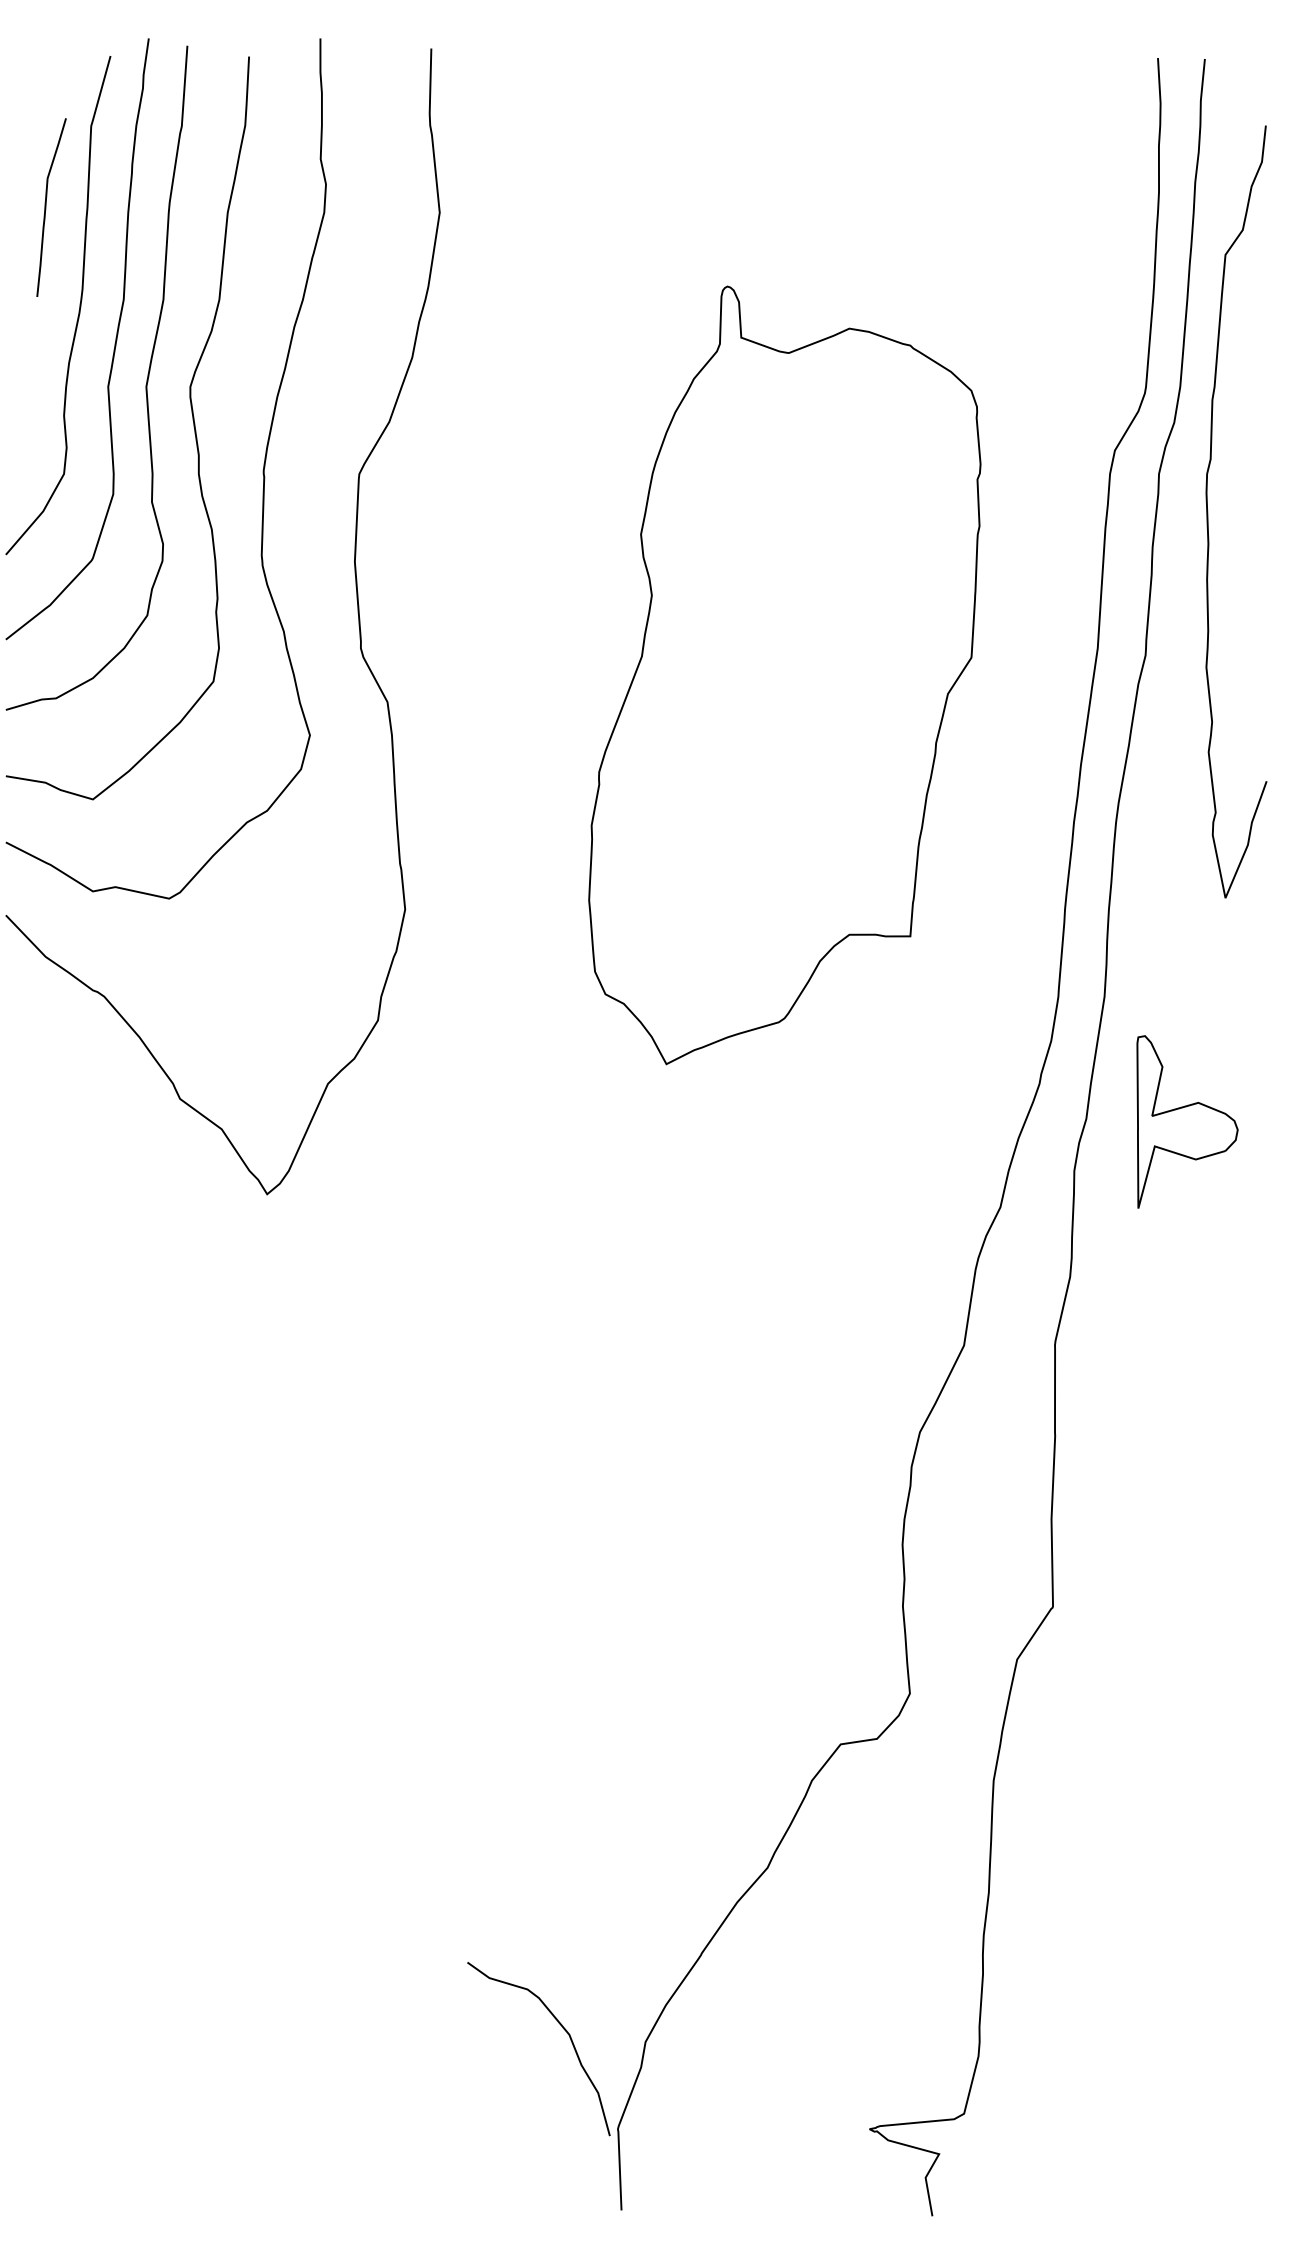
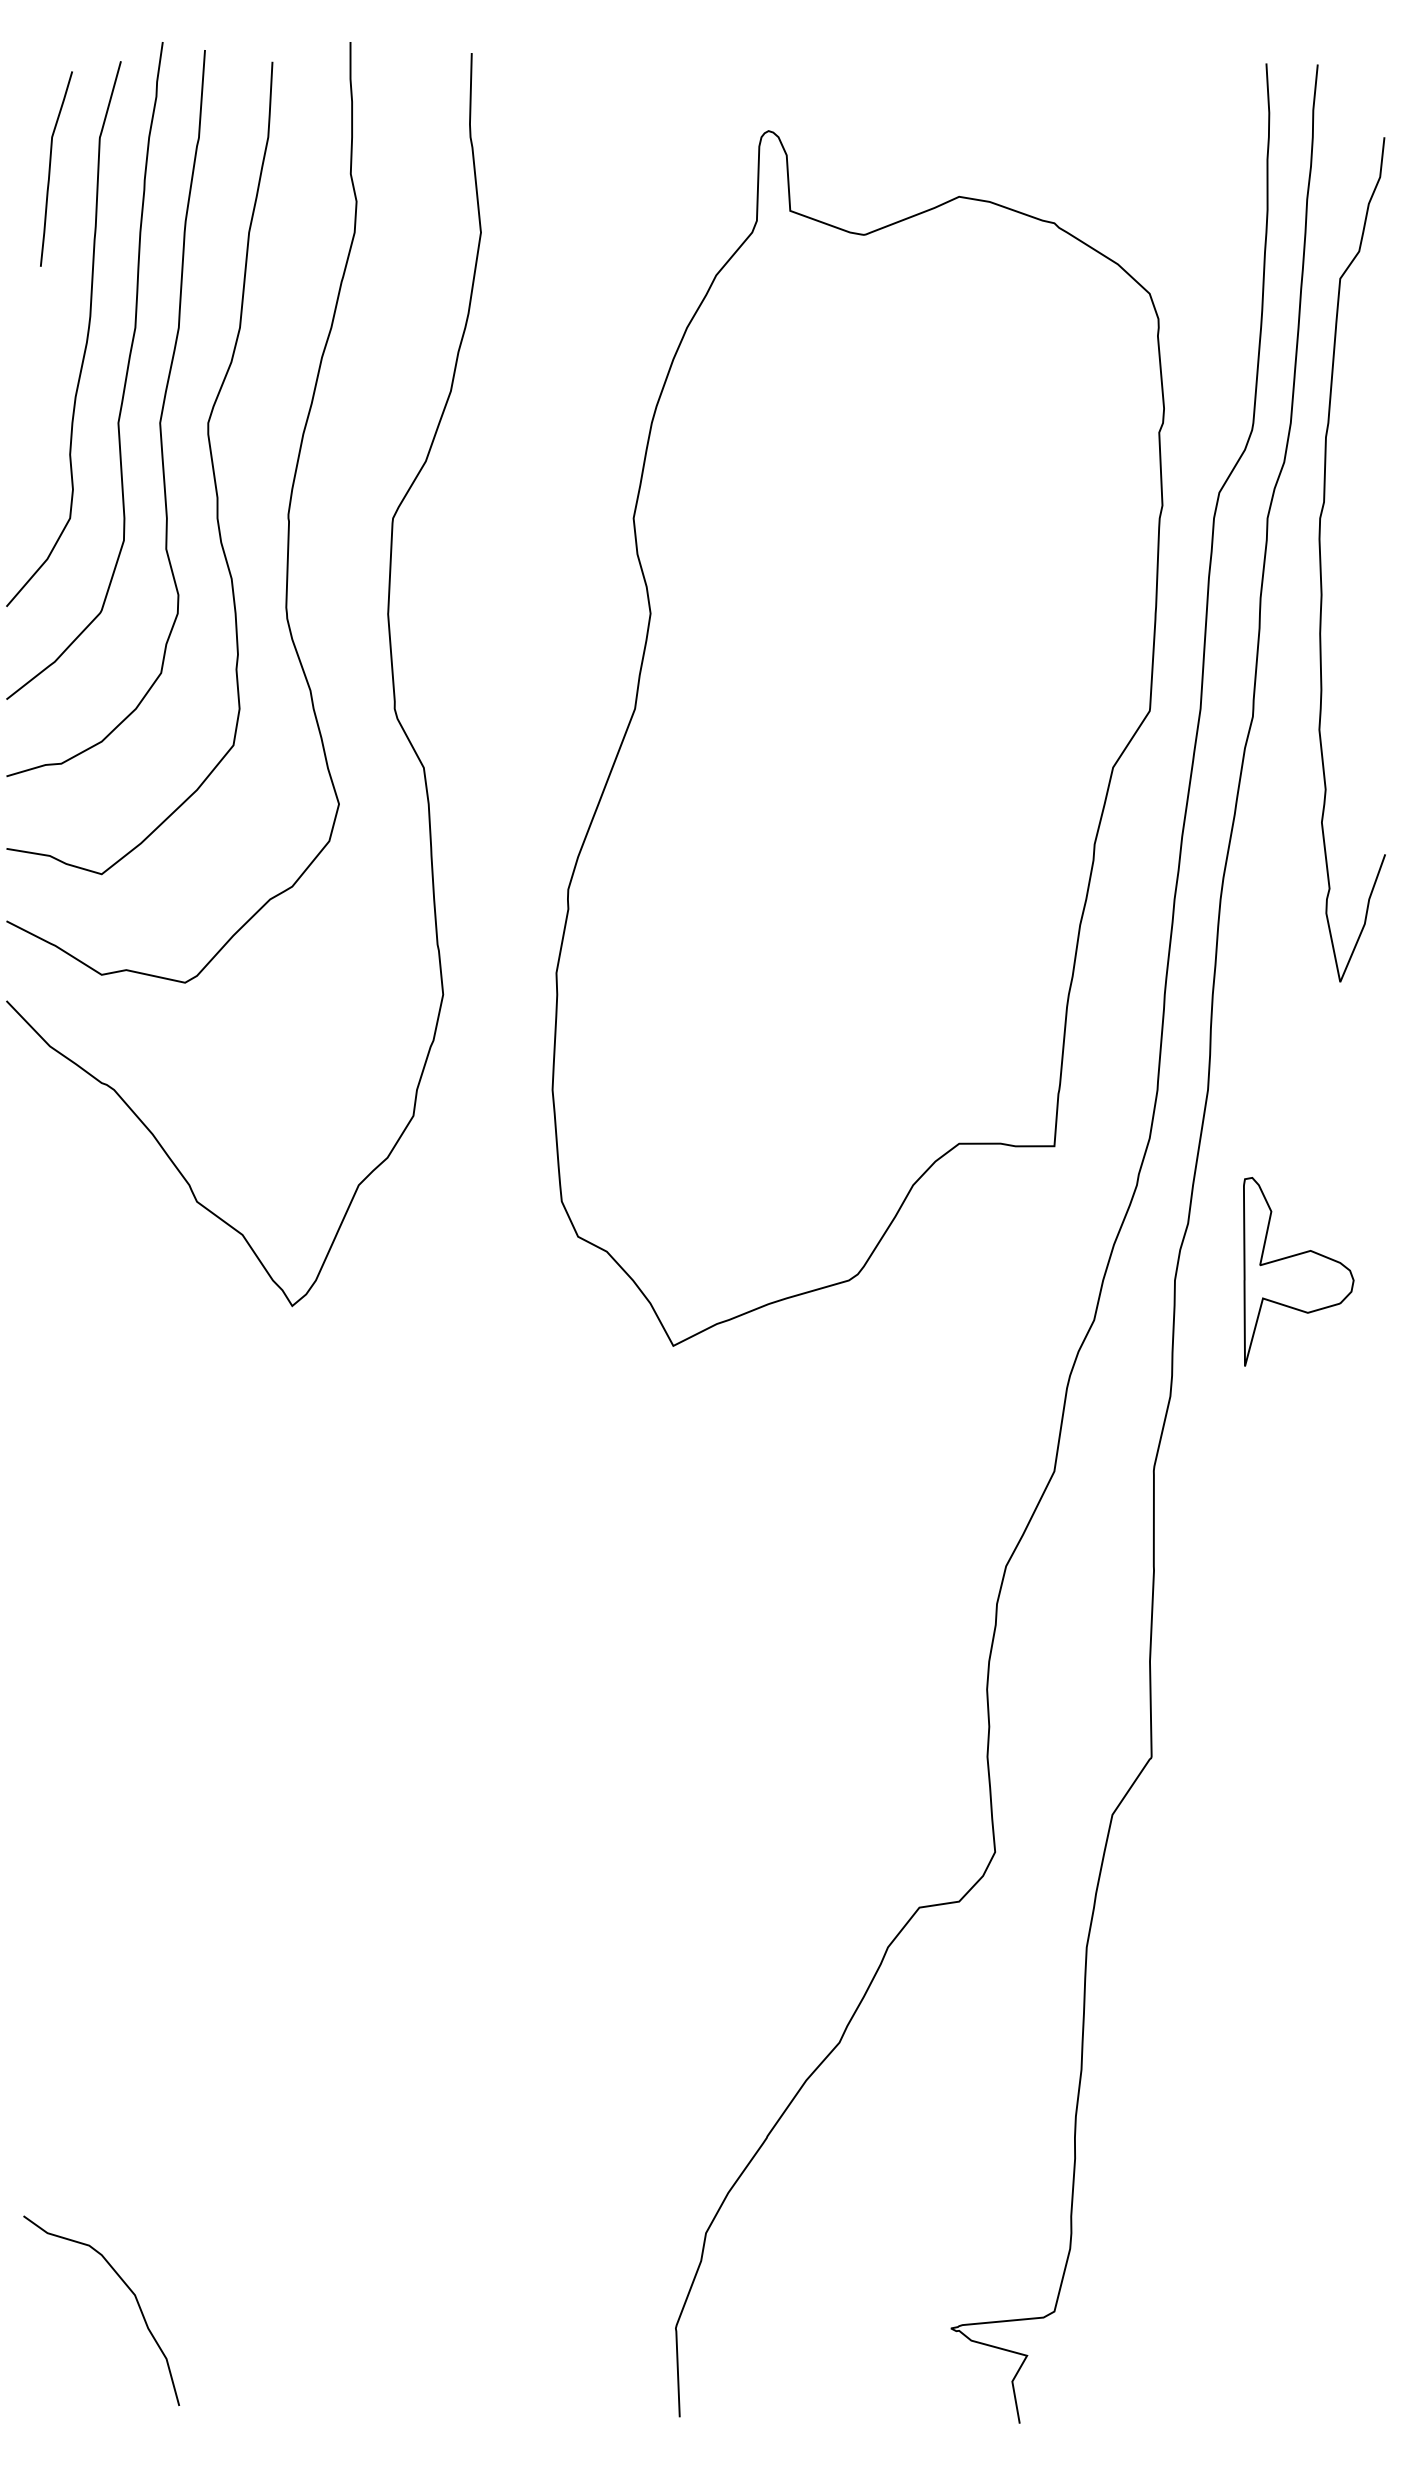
curve: (46, 207) -> (50, 168), moved
part: (784, 675) -> (857, 738), size x1.43
part: (1187, 1121) -> (1298, 1271), moved
curve: (562, 2028) -> (127, 2288), moved

